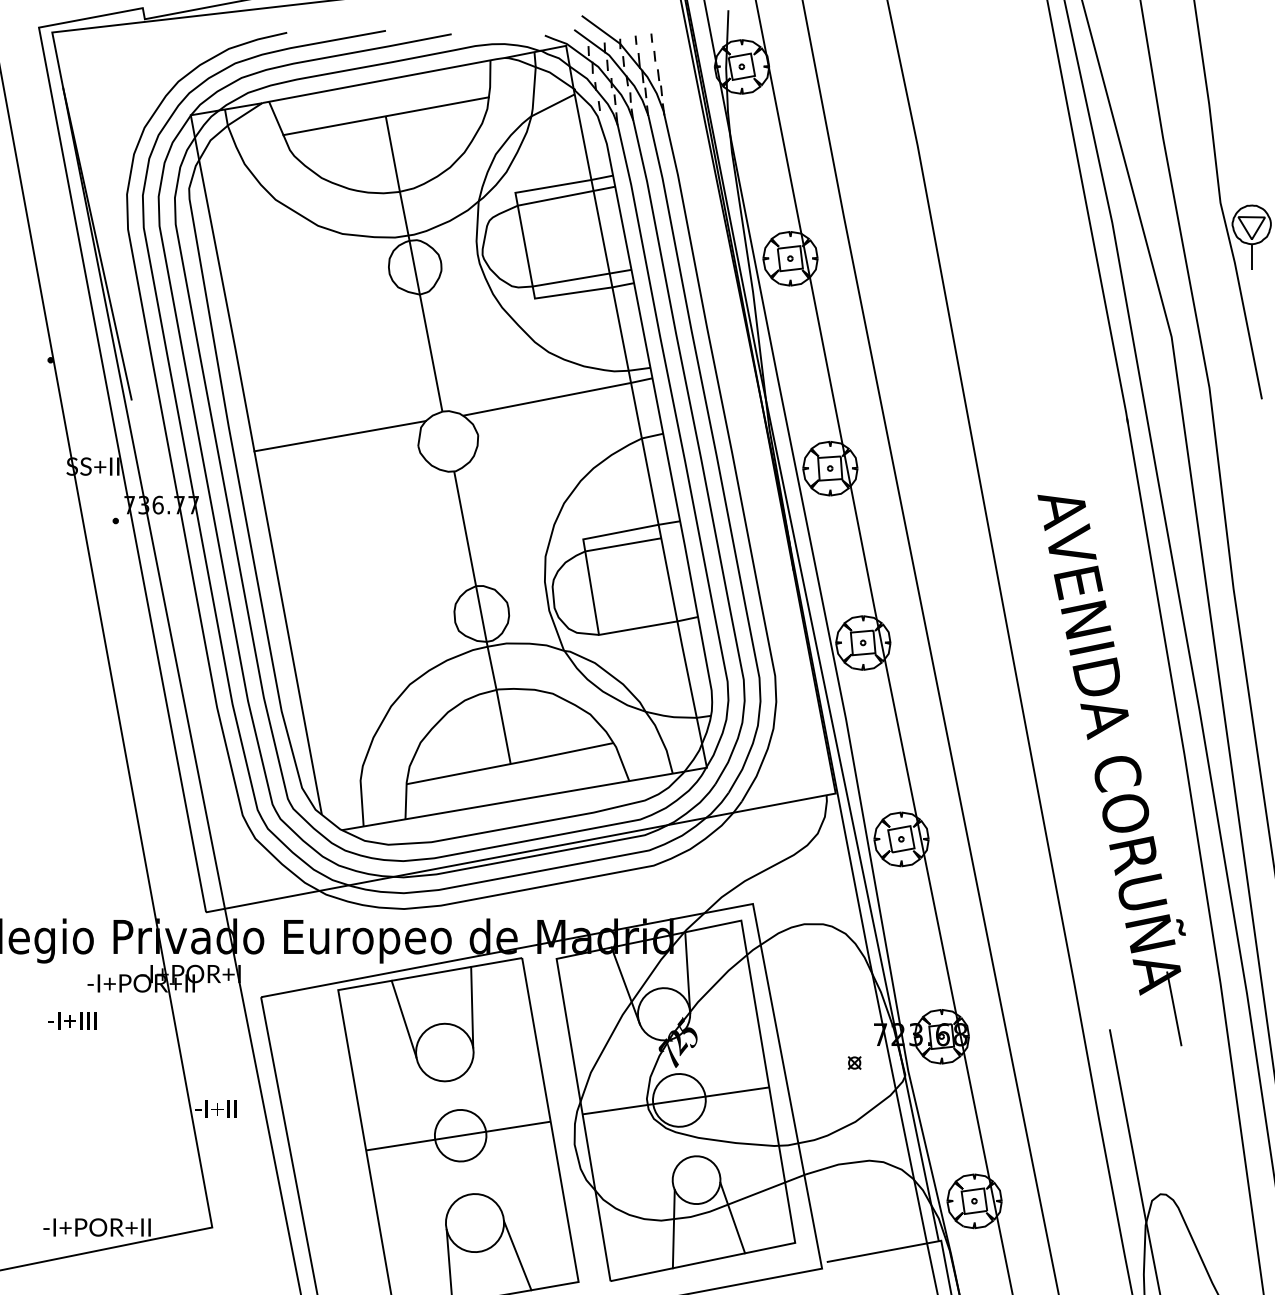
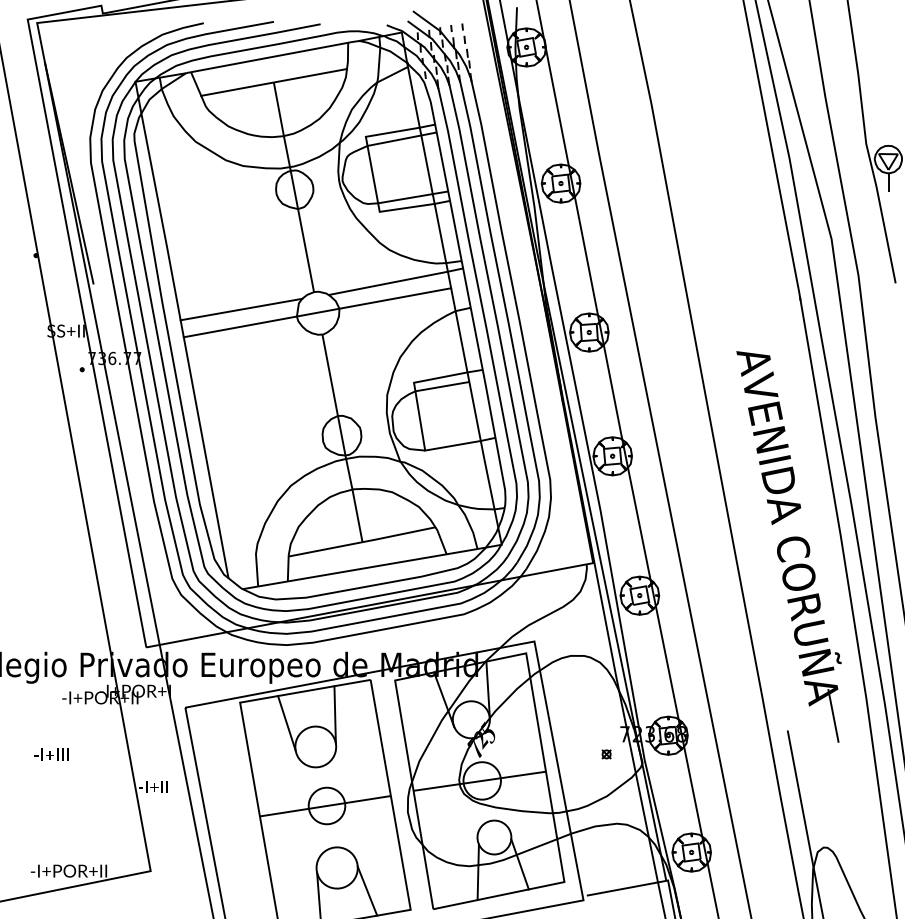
line: (446, 440) -> (316, 312), added
text: (72, 1020) -> (51, 754), moved

